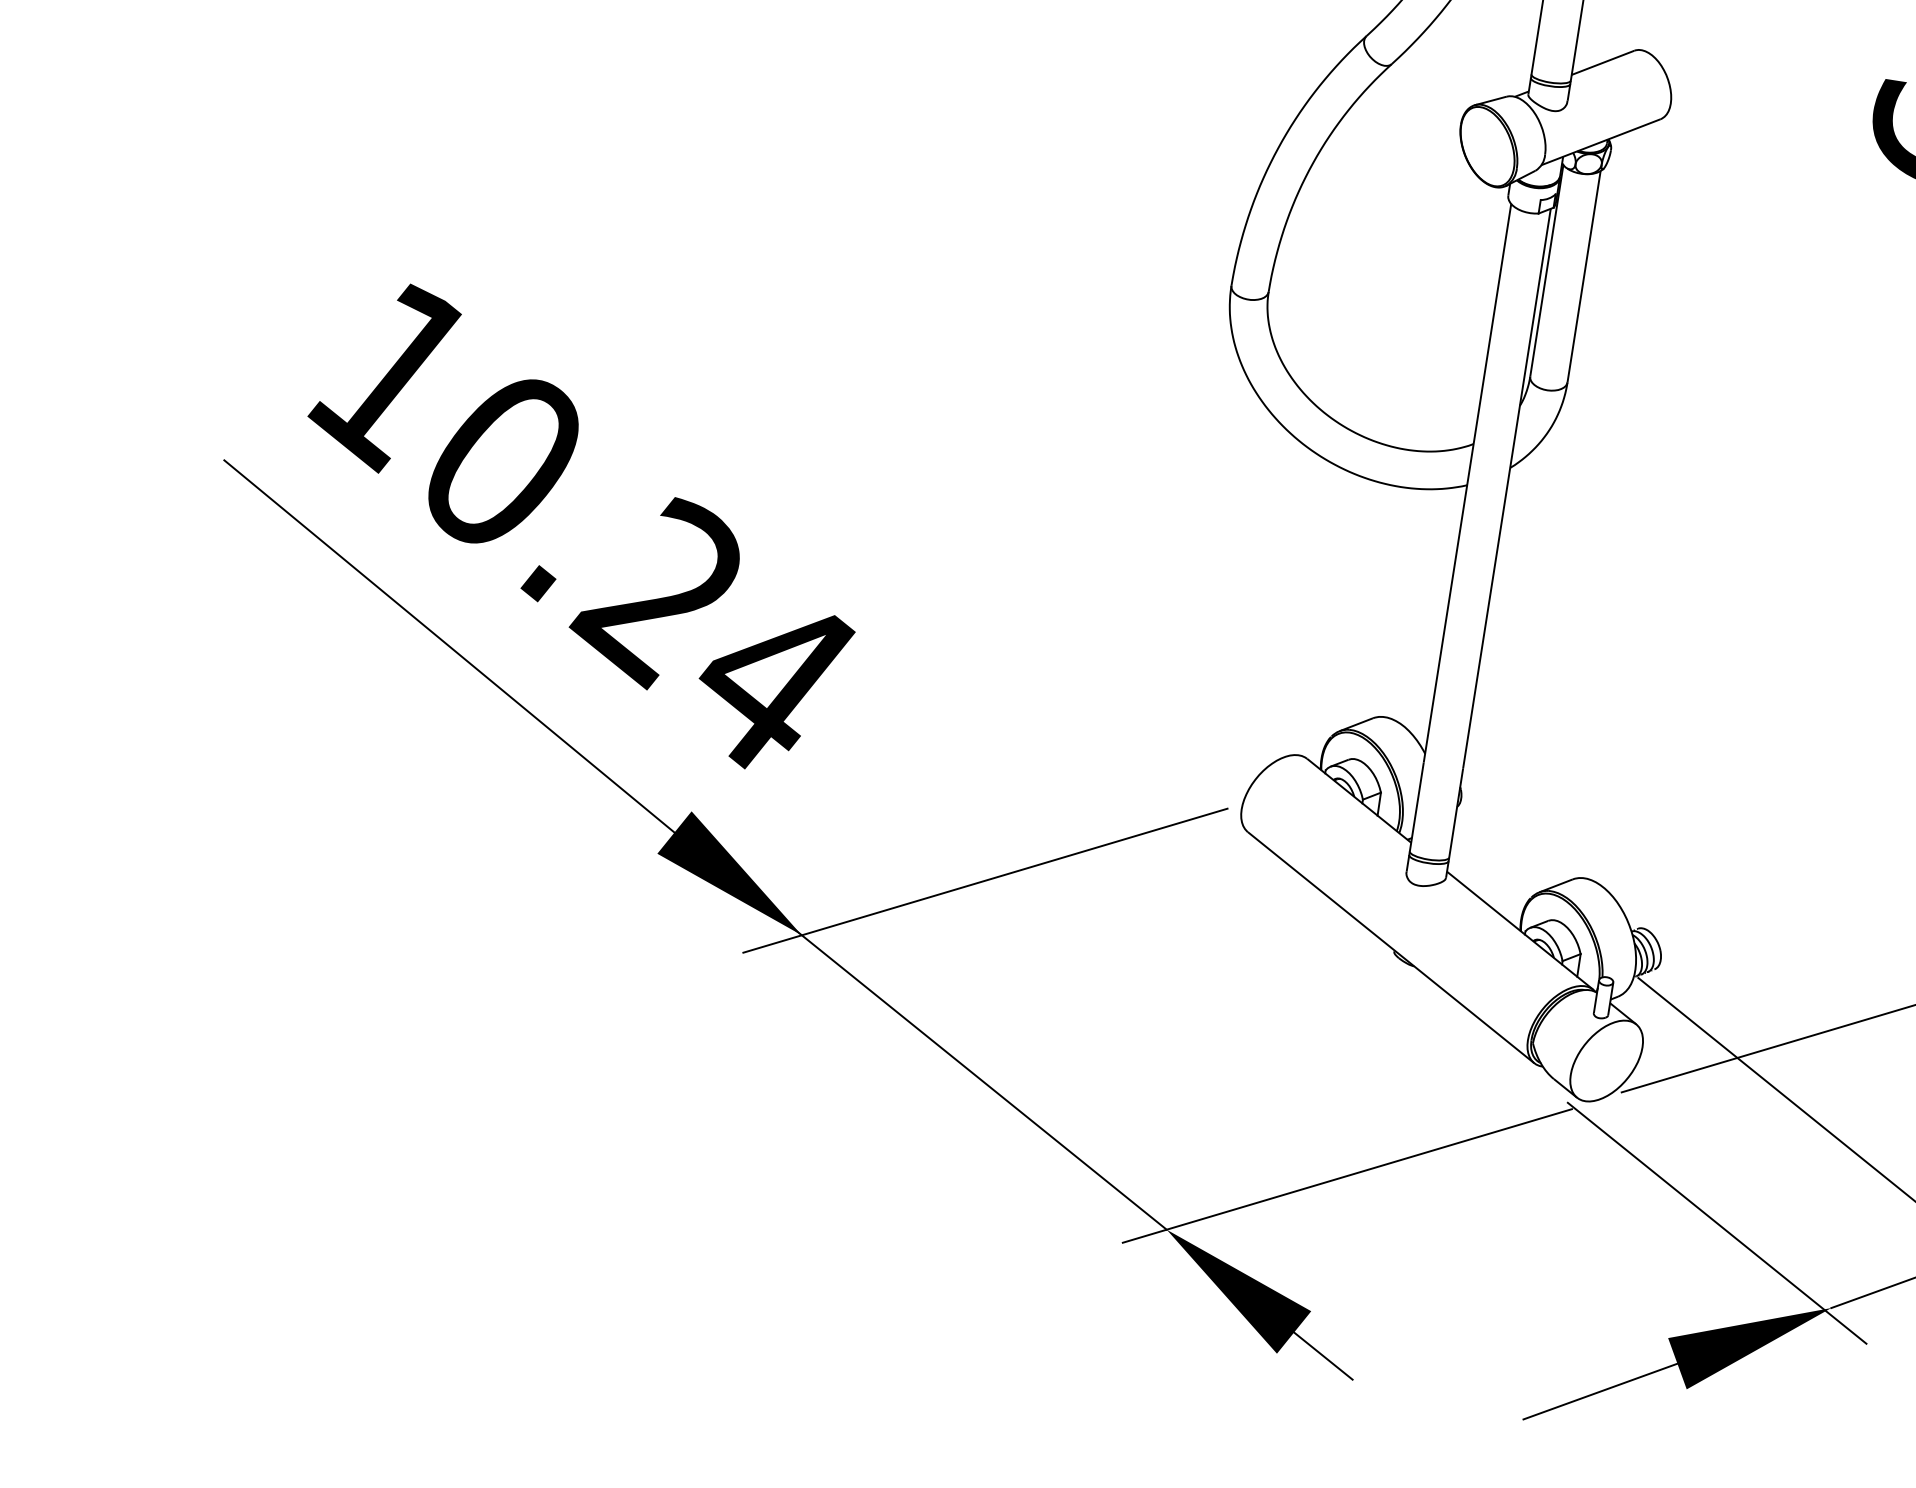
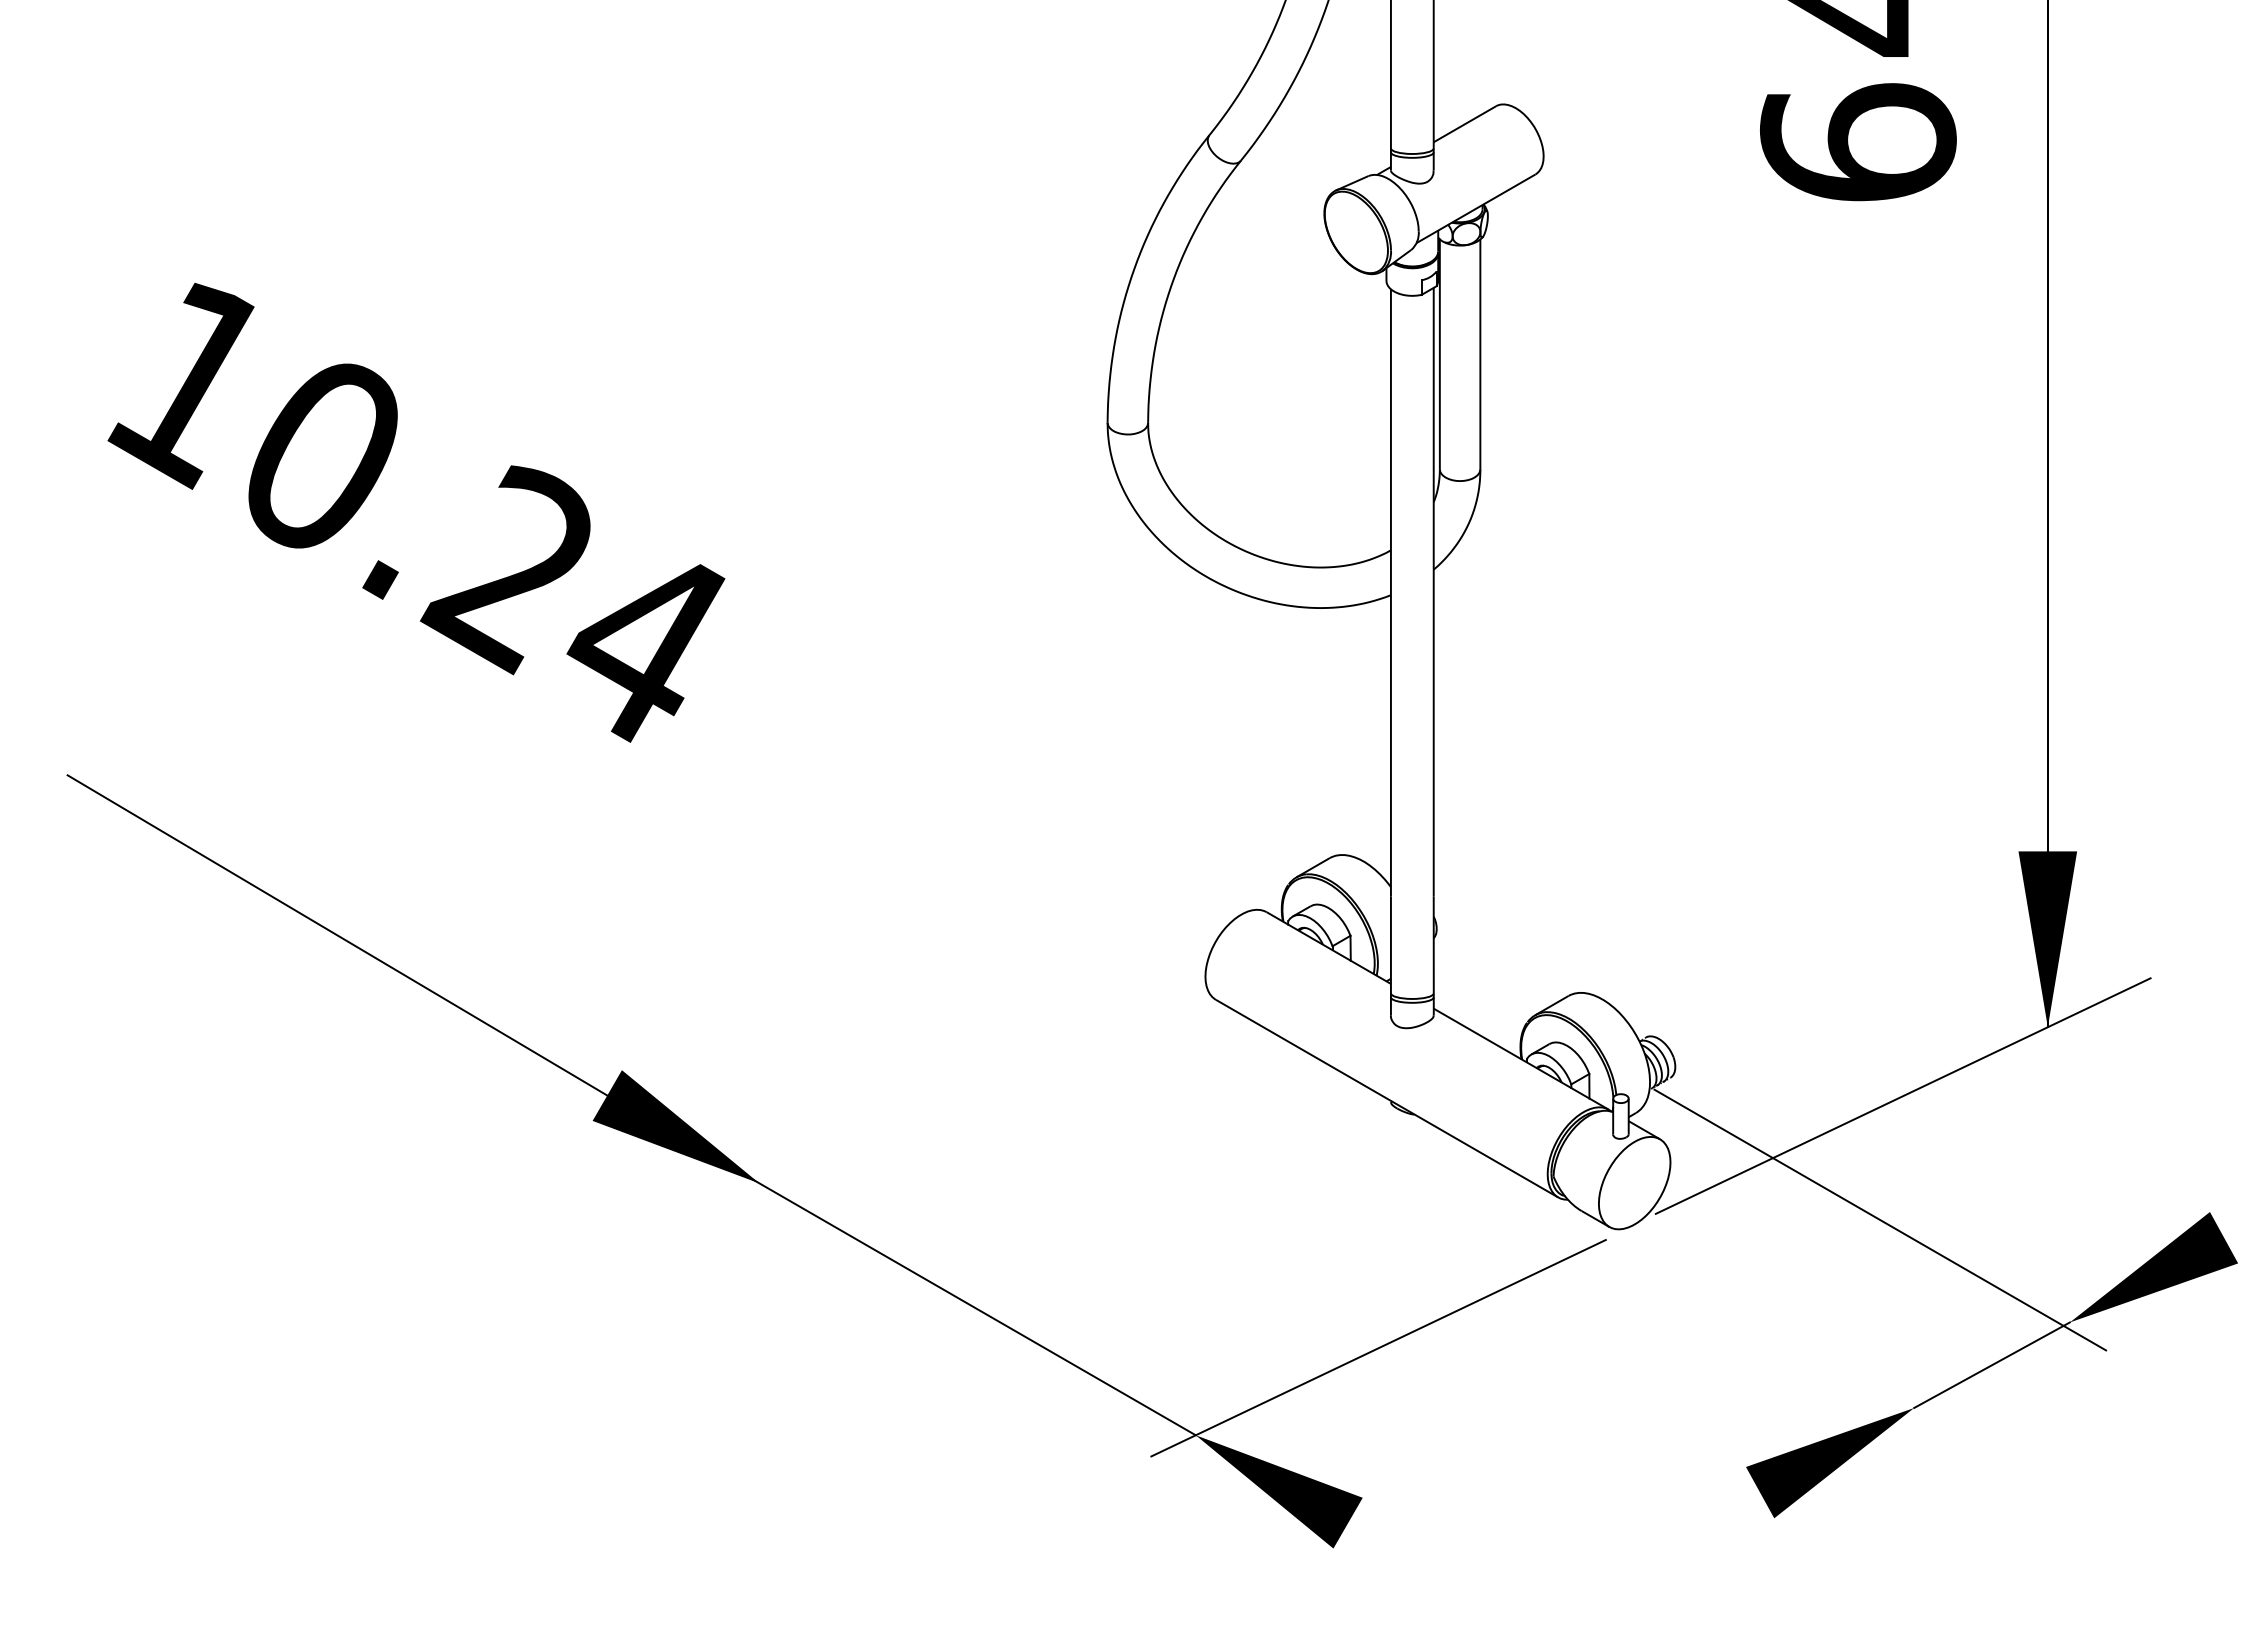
text: (581, 526) -> (416, 512), moved
line: (985, 880) -> (945, 1094), removed
line: (1716, 1222) -> (1778, 1336), removed
line: (1323, 1356) -> (1383, 1543), removed
line: (1600, 1391) -> (1682, 1534), removed

